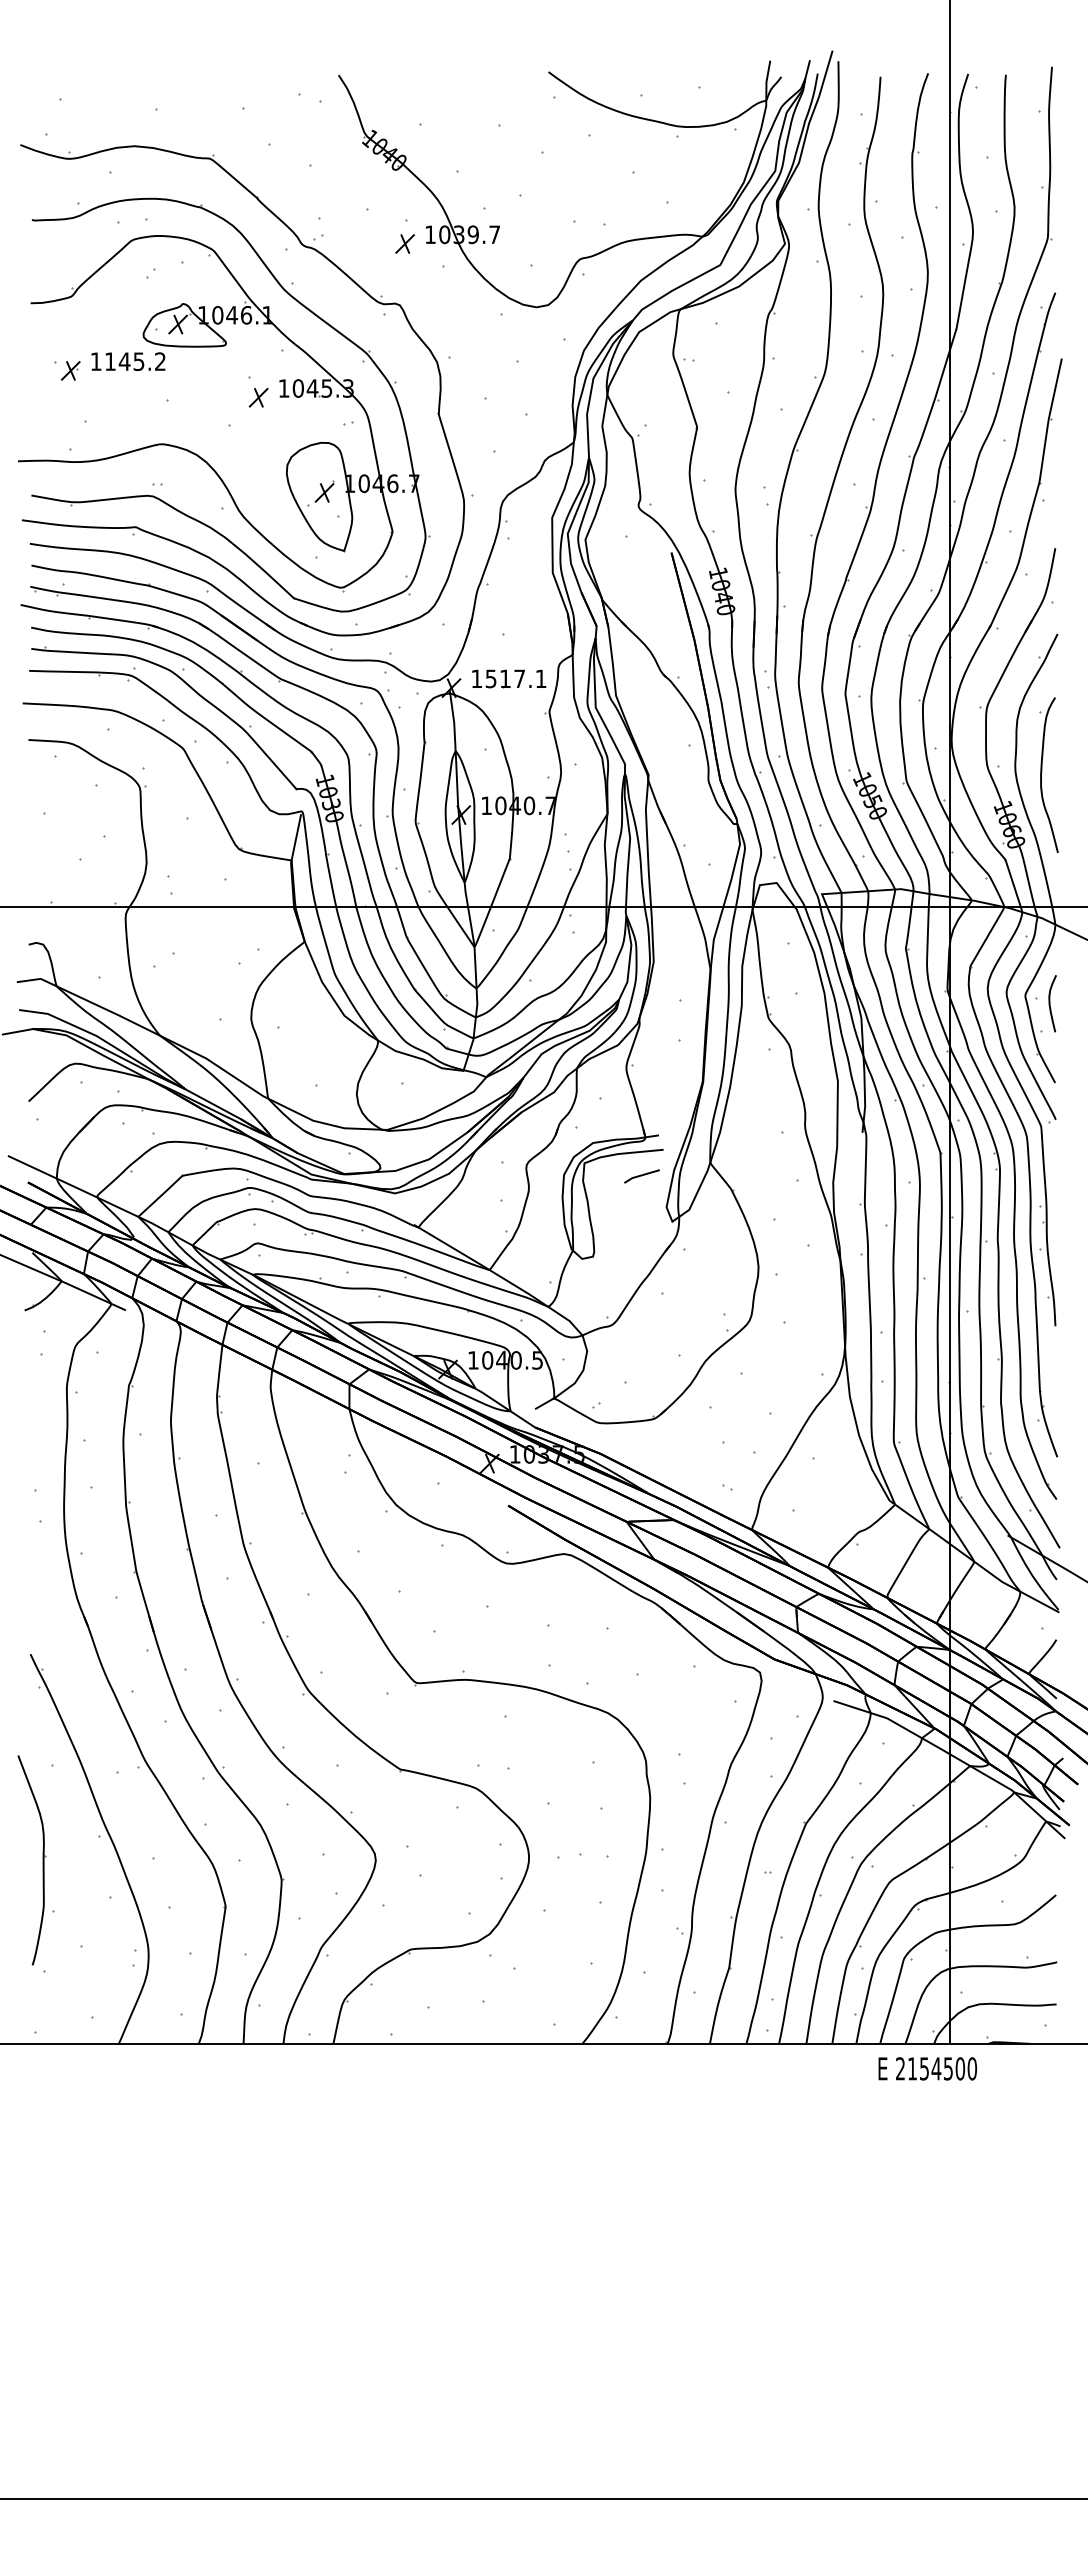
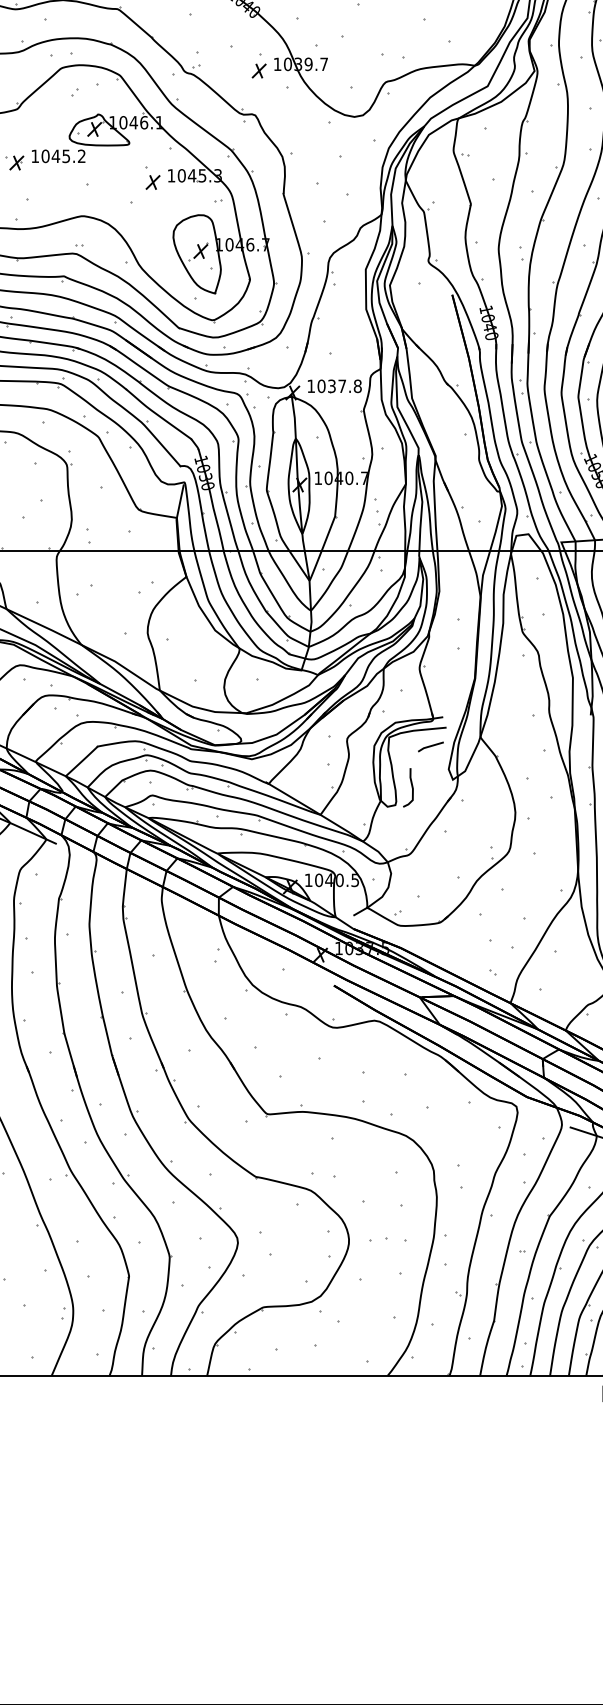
text: (110, 361) -> (45, 156), 1145.2 -> 1045.2
text: (515, 678) -> (339, 386), 1517.1 -> 1037.8
curve: (615, 1232) -> (411, 787), added

